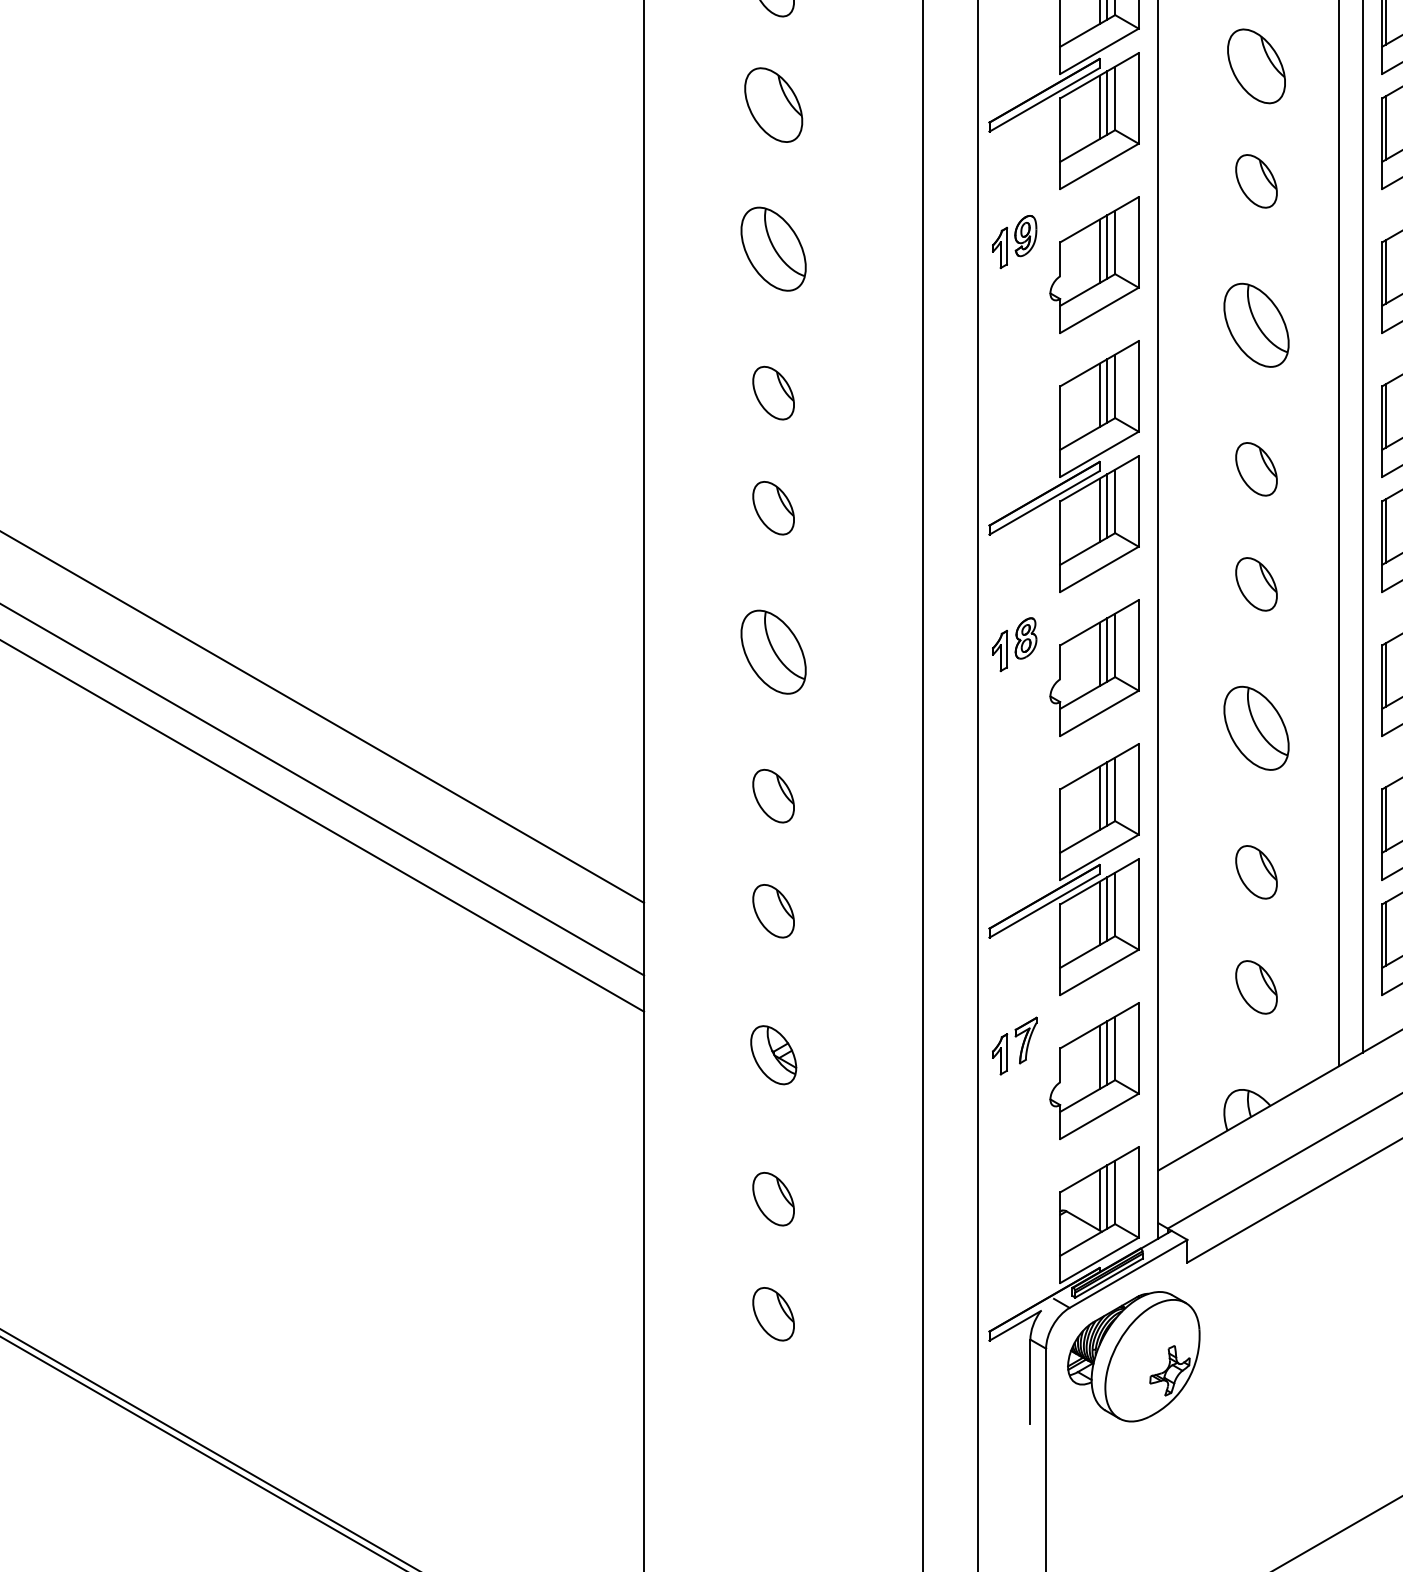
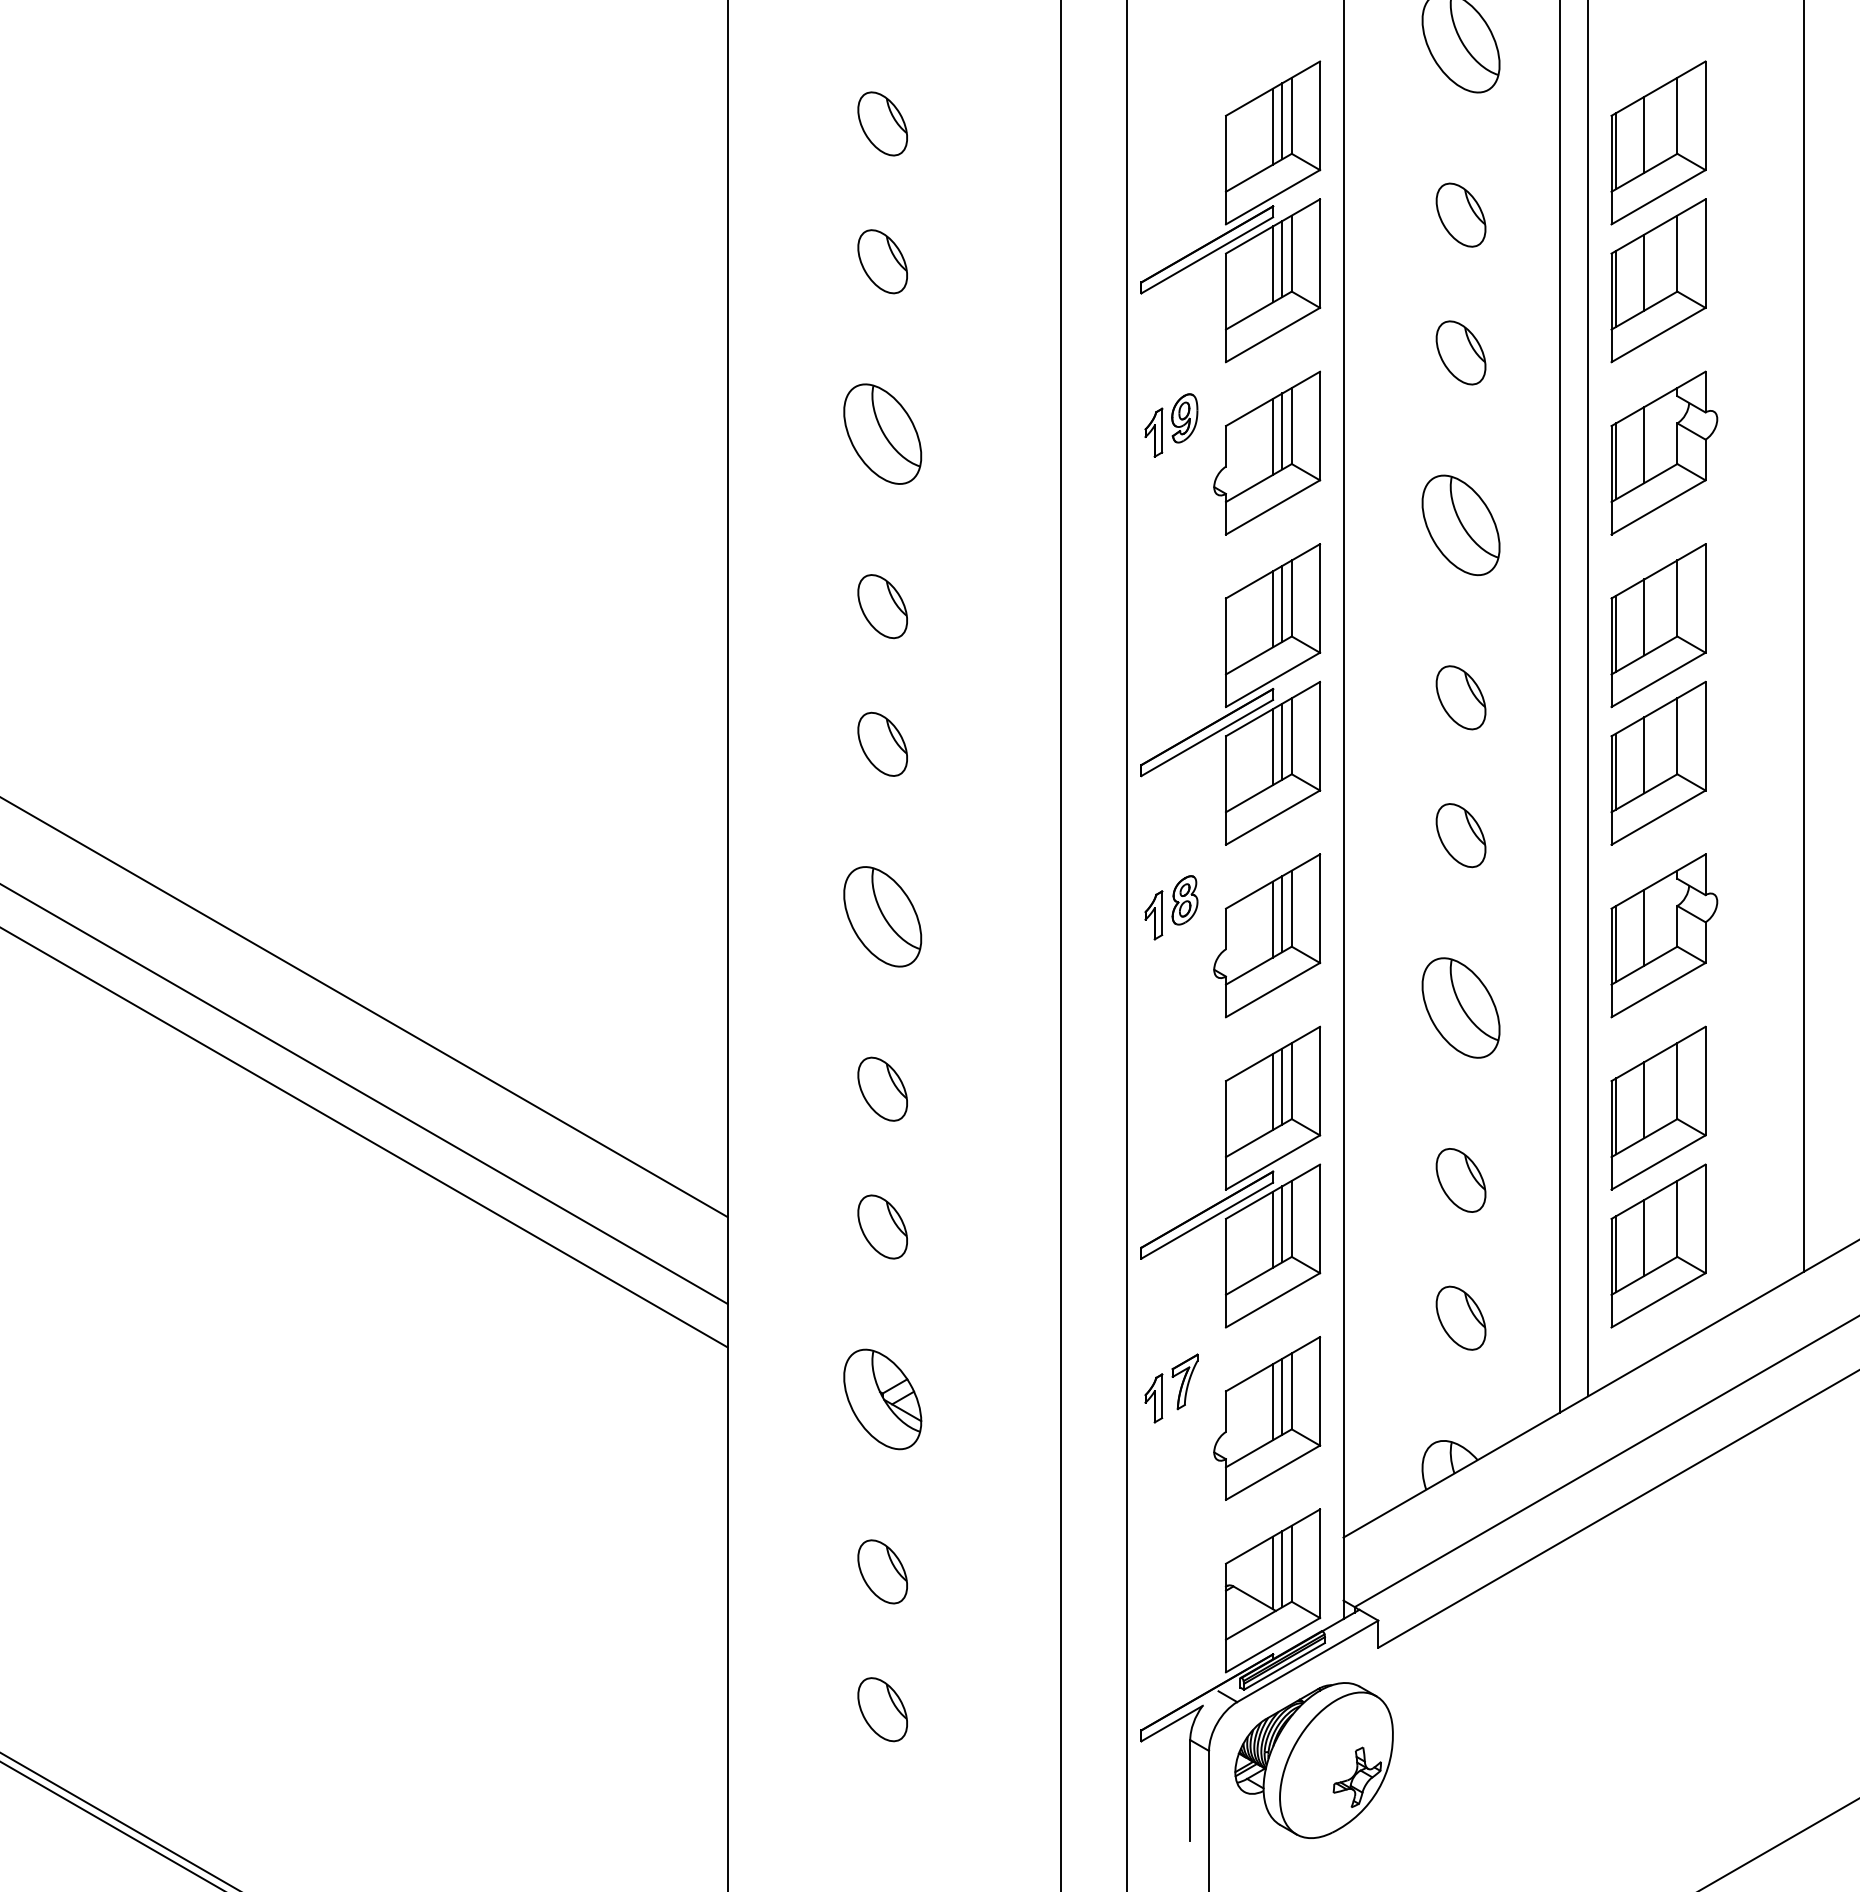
part: (1256, 65) -> (1460, 214), size x0.71
part: (773, 105) -> (882, 261), size x0.71
part: (773, 1055) -> (882, 1399), size x1.43

